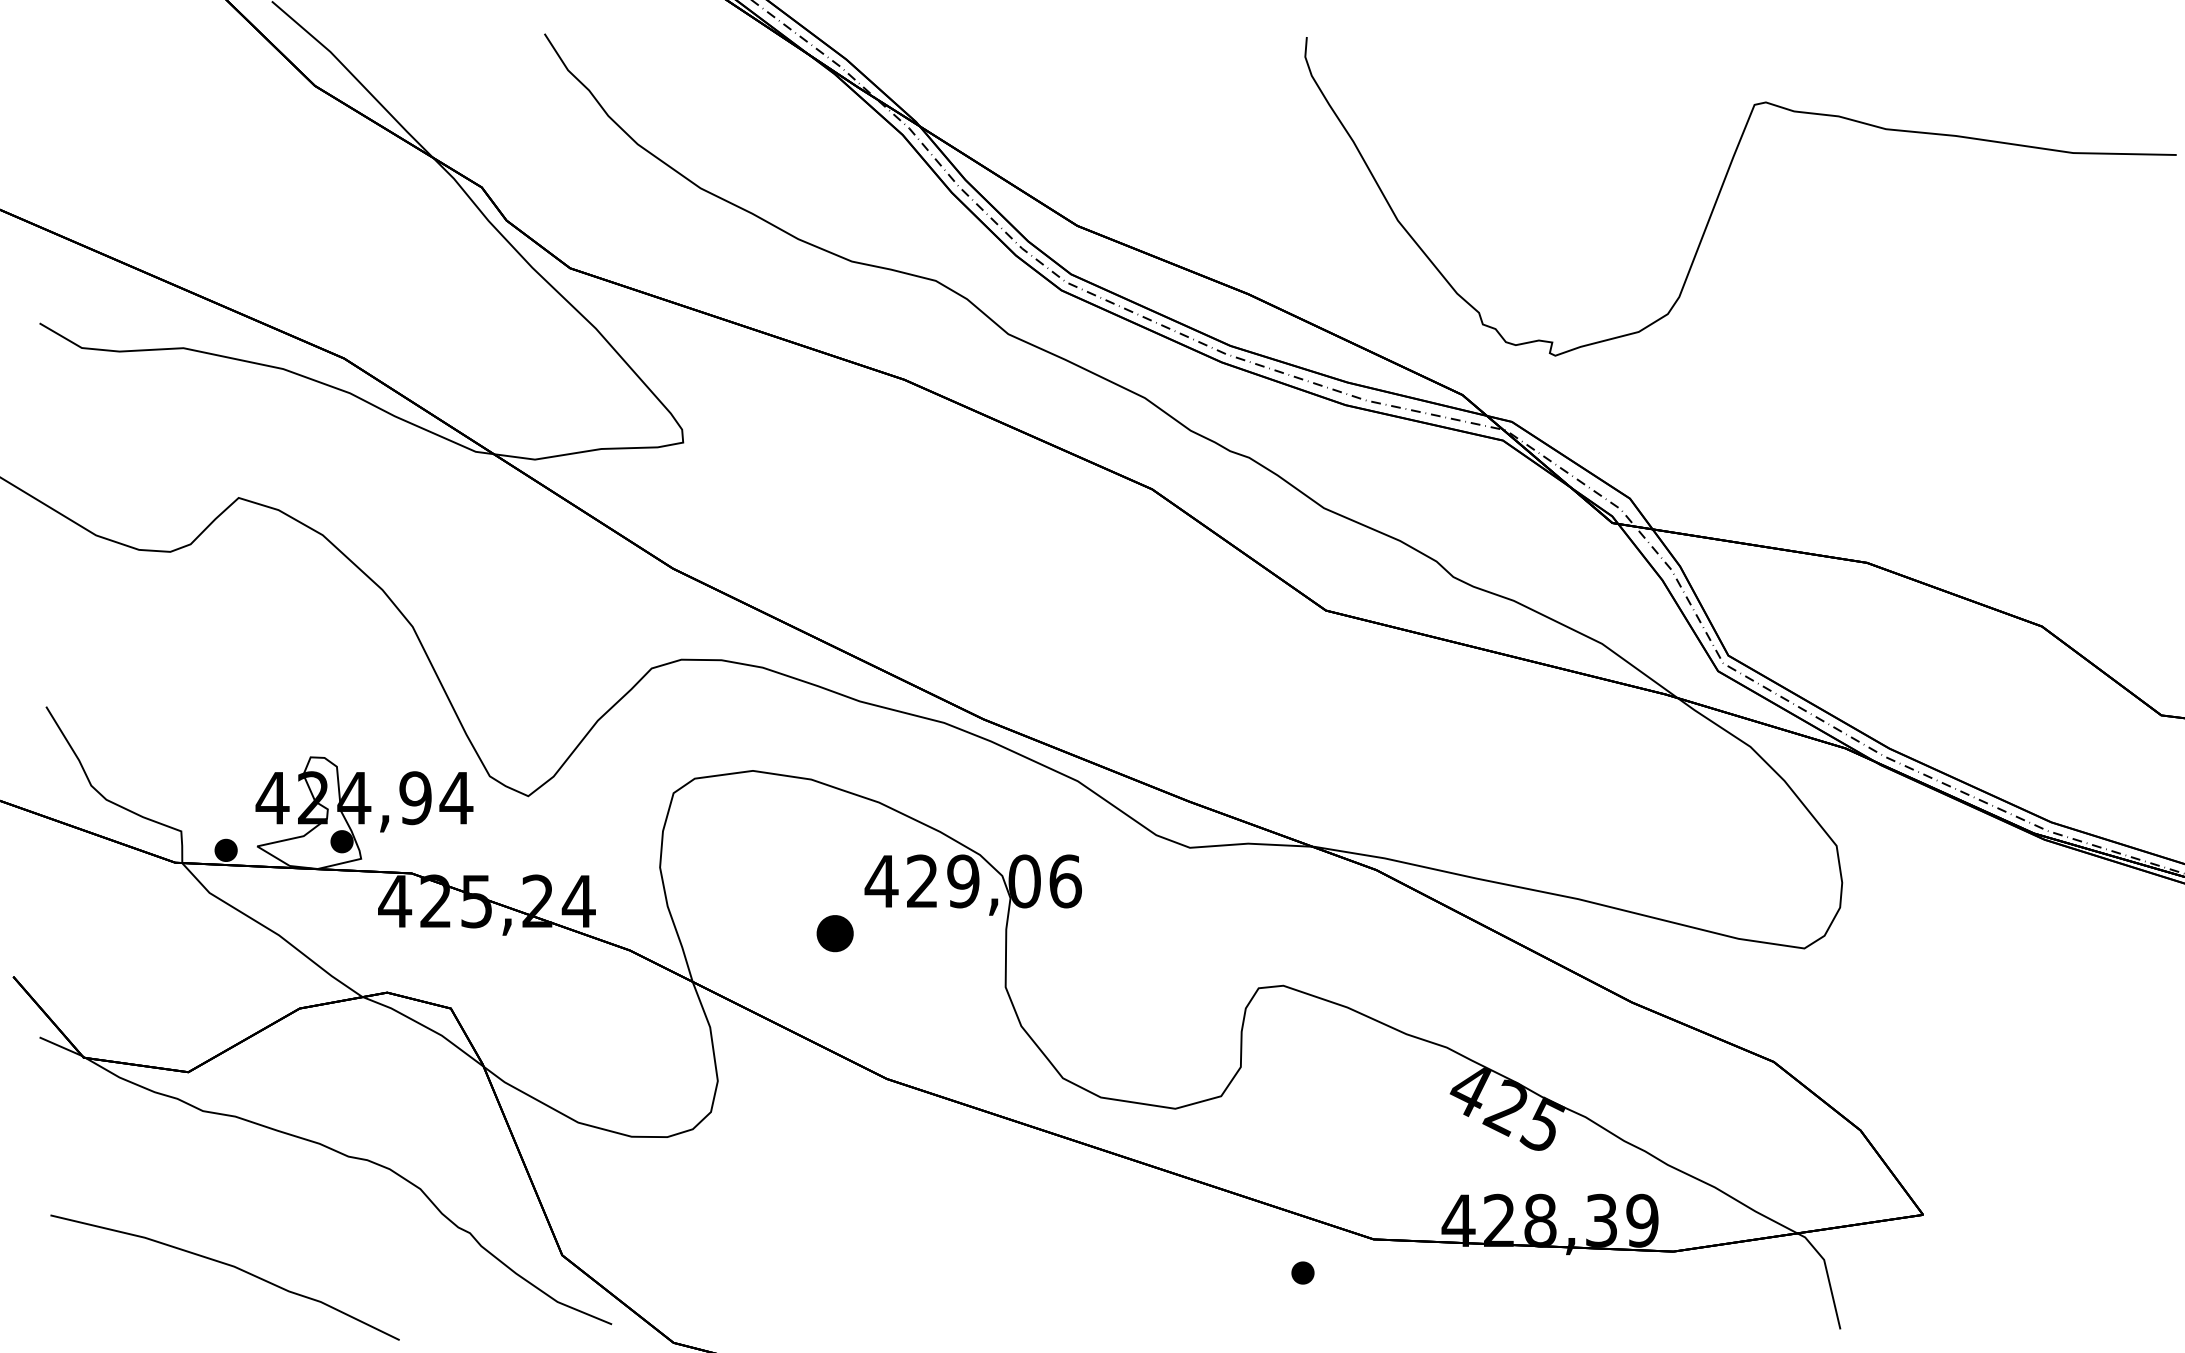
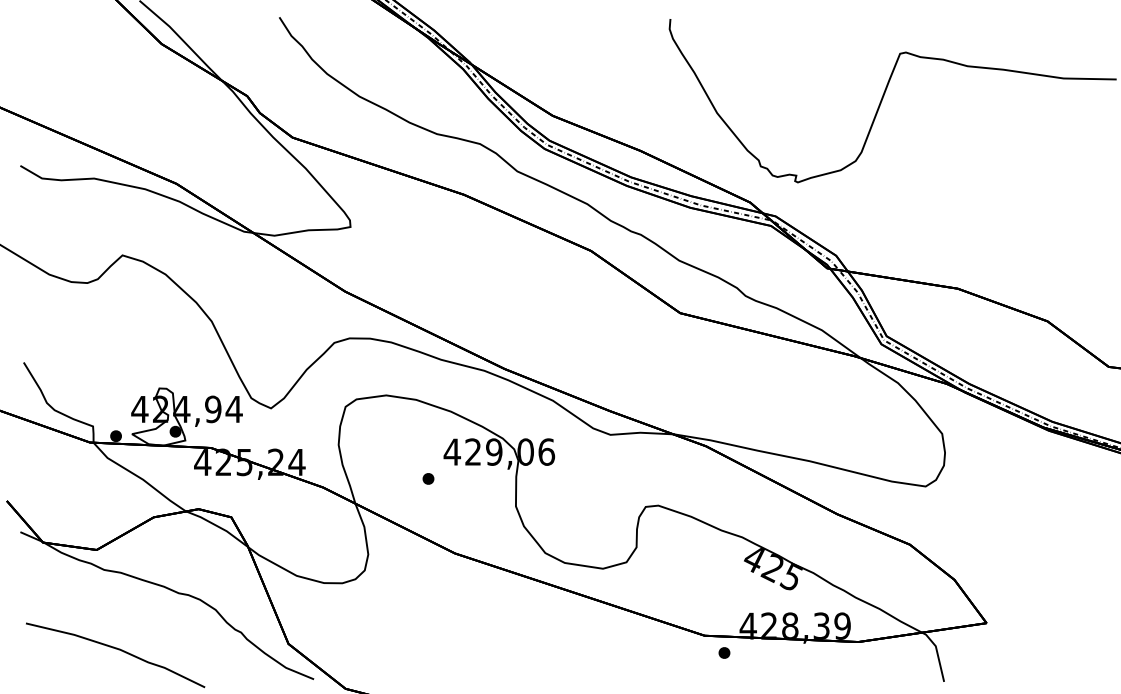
part: (835, 932) -> (428, 478), size x0.62
part: (1303, 1272) -> (724, 652), moved

